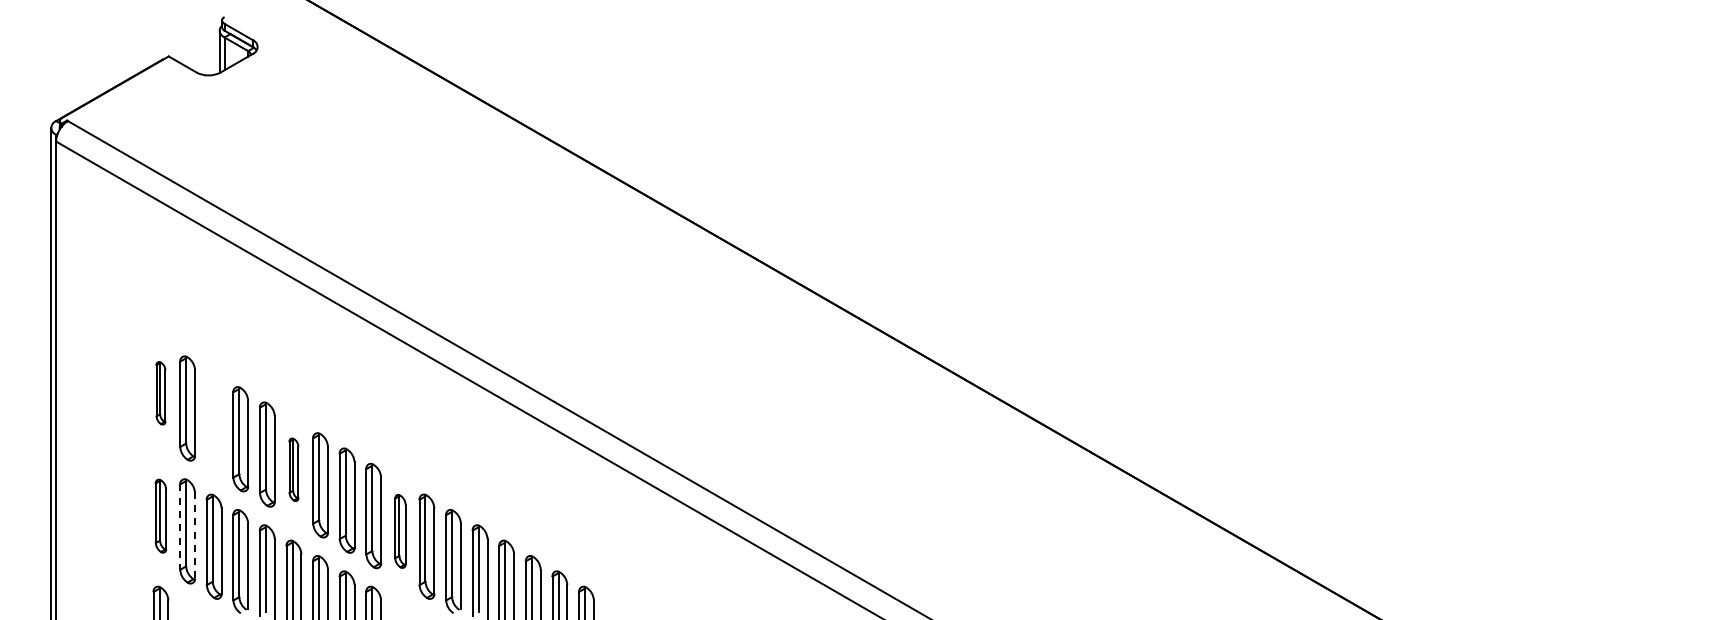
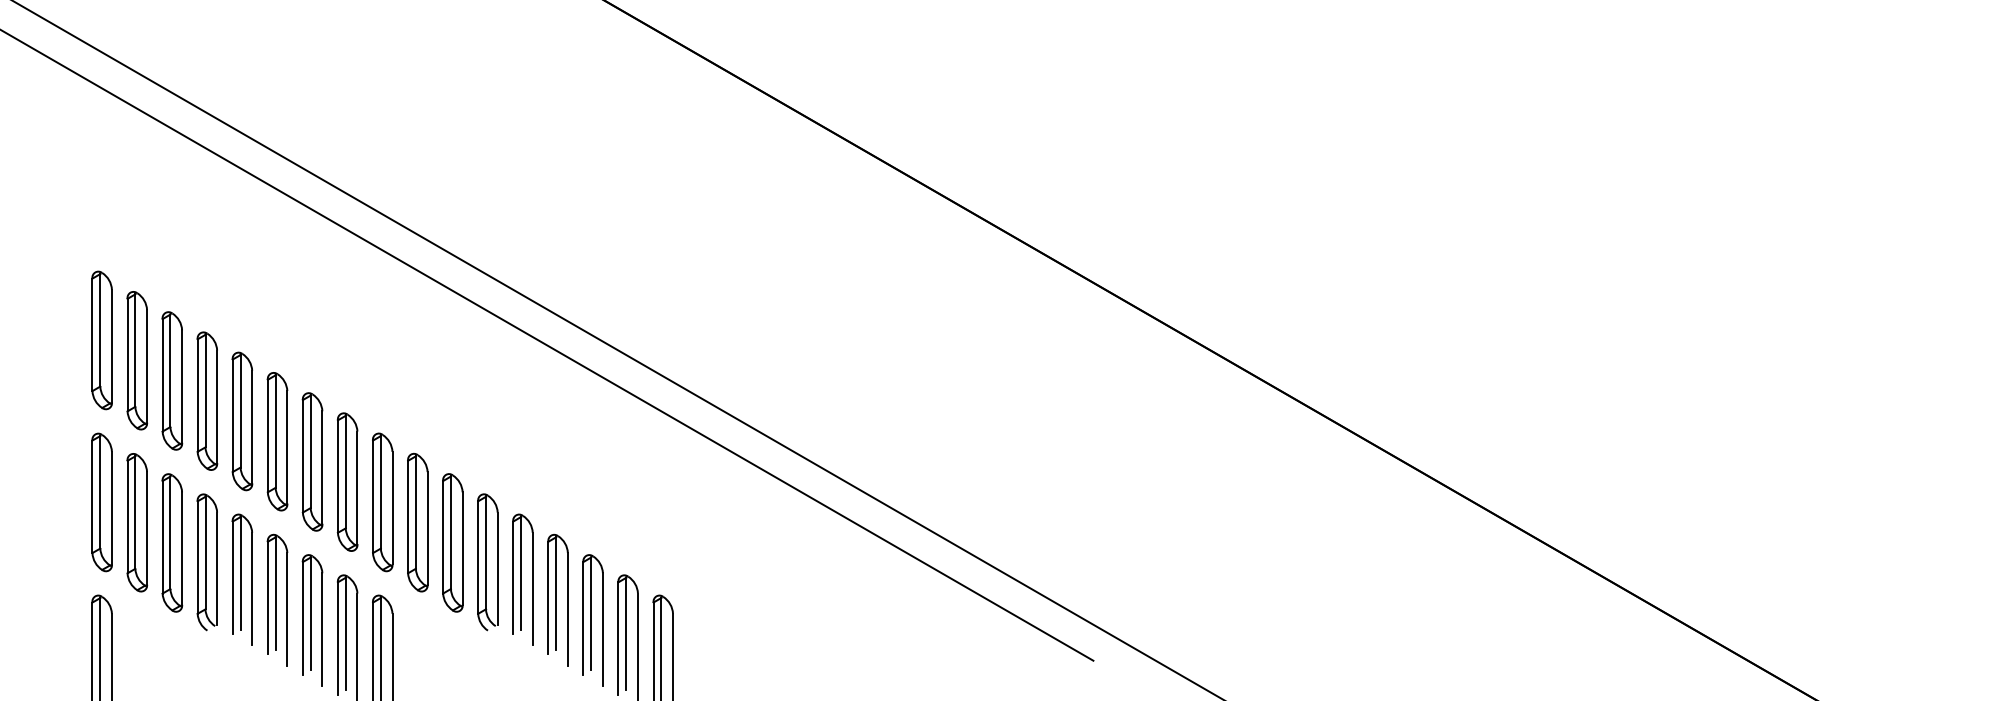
part: (160, 393) -> (101, 340), size x1.67
part: (213, 423) -> (171, 380), added
part: (293, 469) -> (276, 441), size x1.67
part: (160, 516) -> (101, 503), size x1.43
line: (180, 527) -> (127, 517), dashed -> solid
part: (400, 531) -> (417, 522), size x1.43
line: (195, 535) -> (147, 528), dashed -> solid

